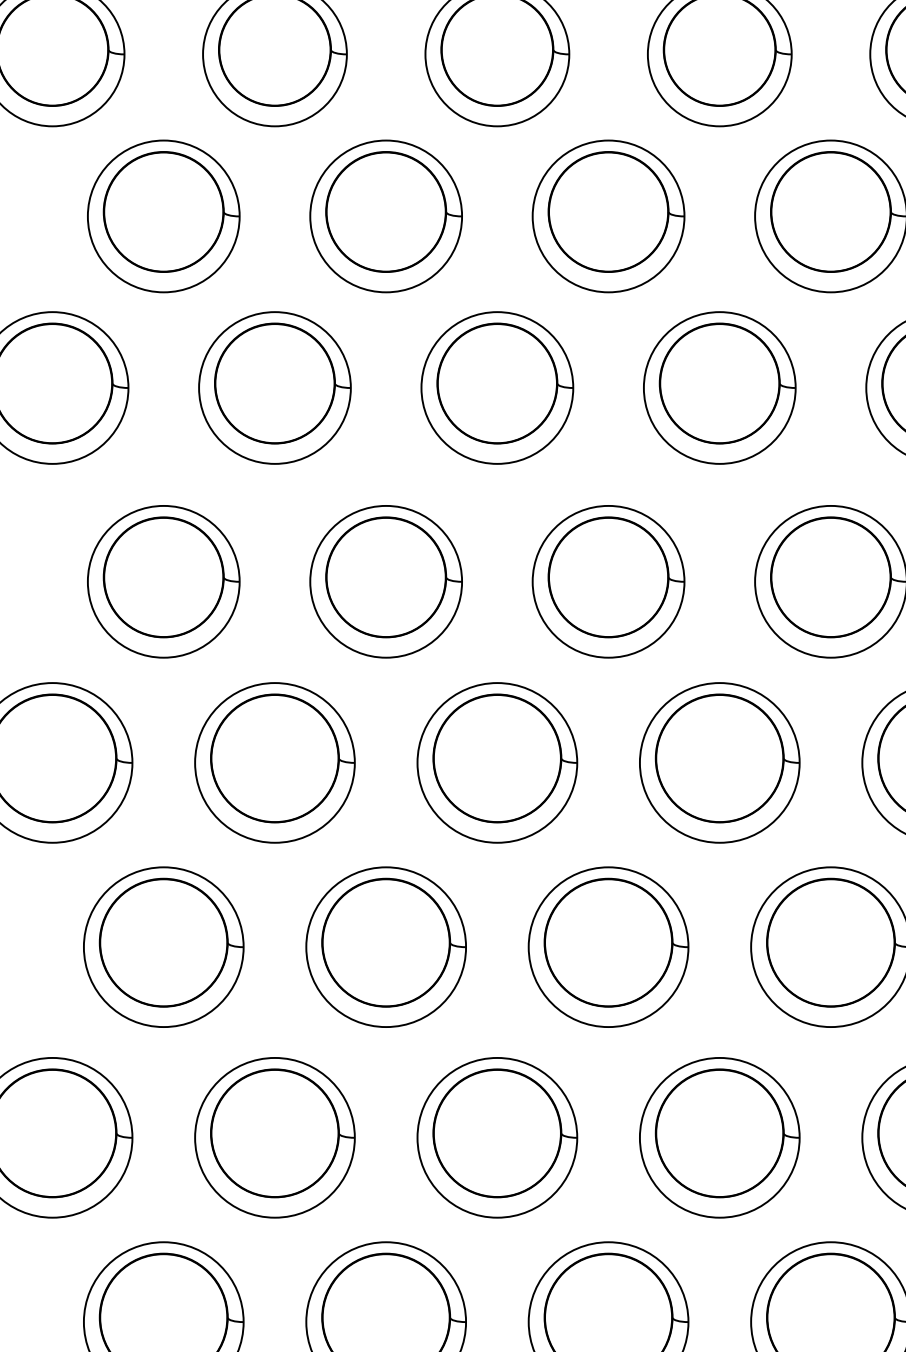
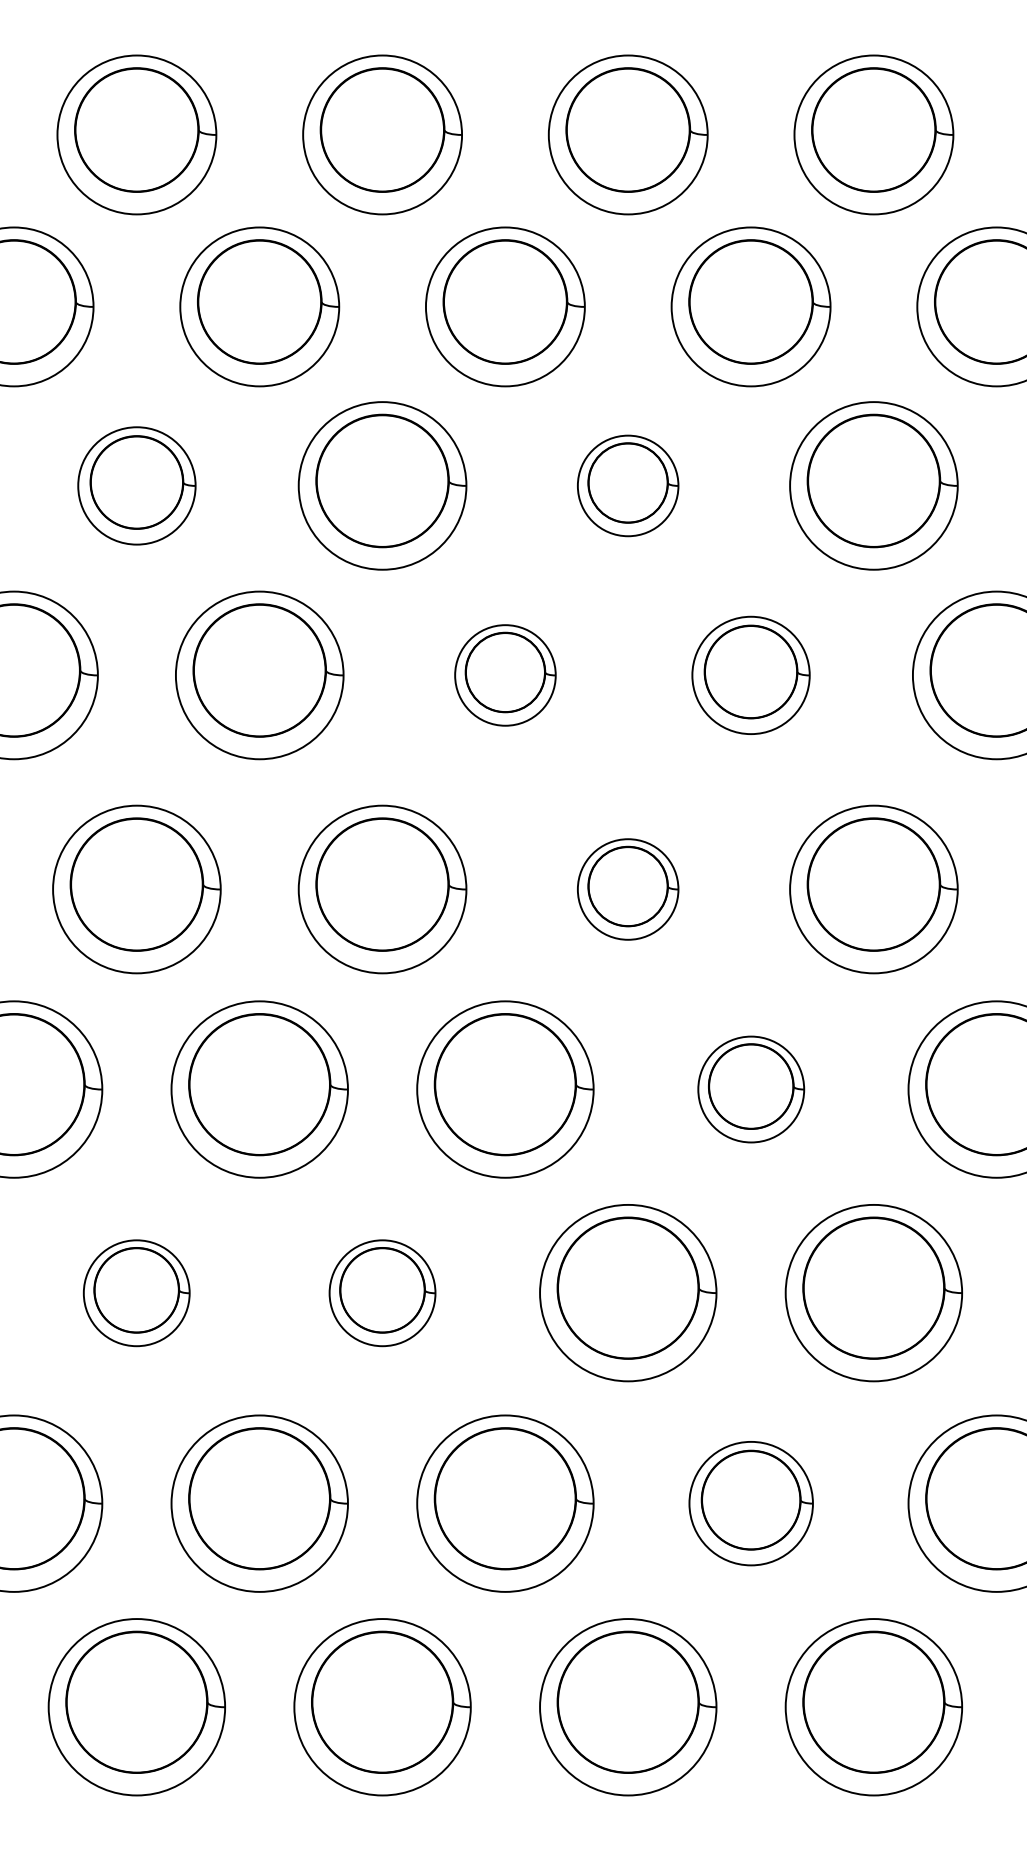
part: (163, 216) -> (136, 485), size x0.7
part: (607, 216) -> (627, 485), size x0.6
part: (497, 388) -> (505, 675), size x0.6
part: (719, 388) -> (750, 675), size x0.7
part: (607, 581) -> (627, 889), size x0.6
part: (720, 762) -> (751, 1089), size x0.6
part: (163, 947) -> (136, 1293), size x0.6
part: (386, 947) -> (382, 1293), size x0.6
part: (720, 1137) -> (751, 1503), size x0.7

